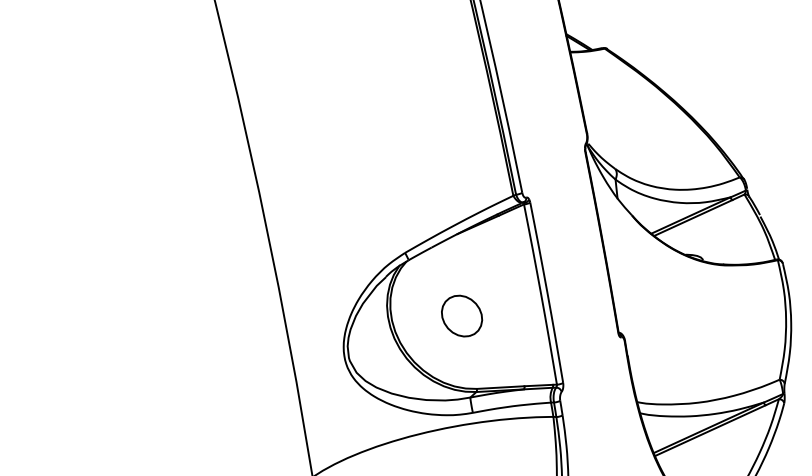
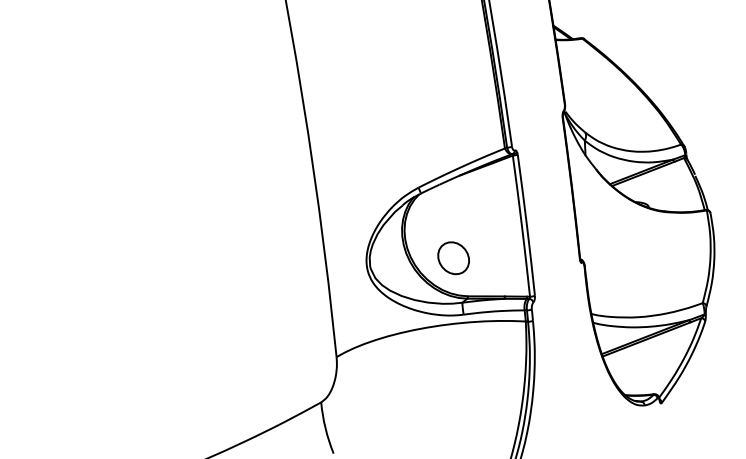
part: (461, 316) -> (453, 258), moved

